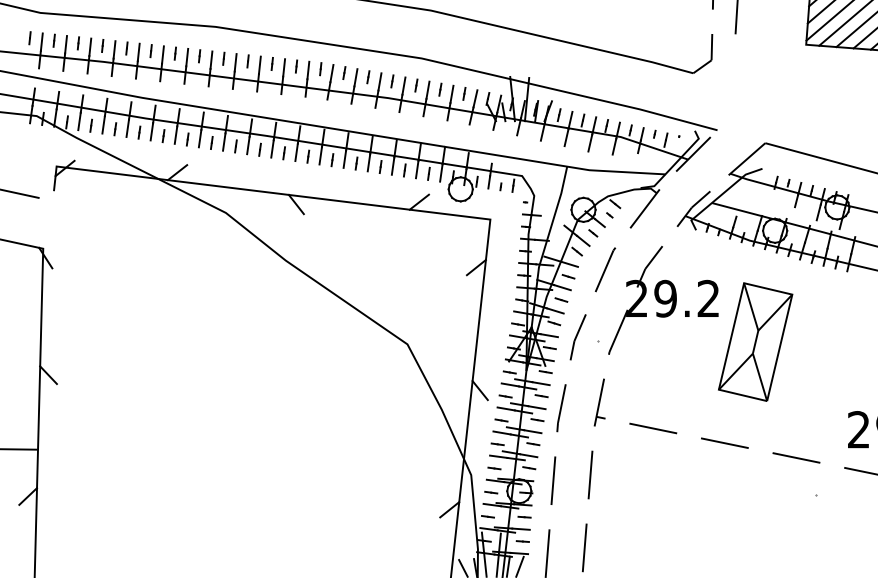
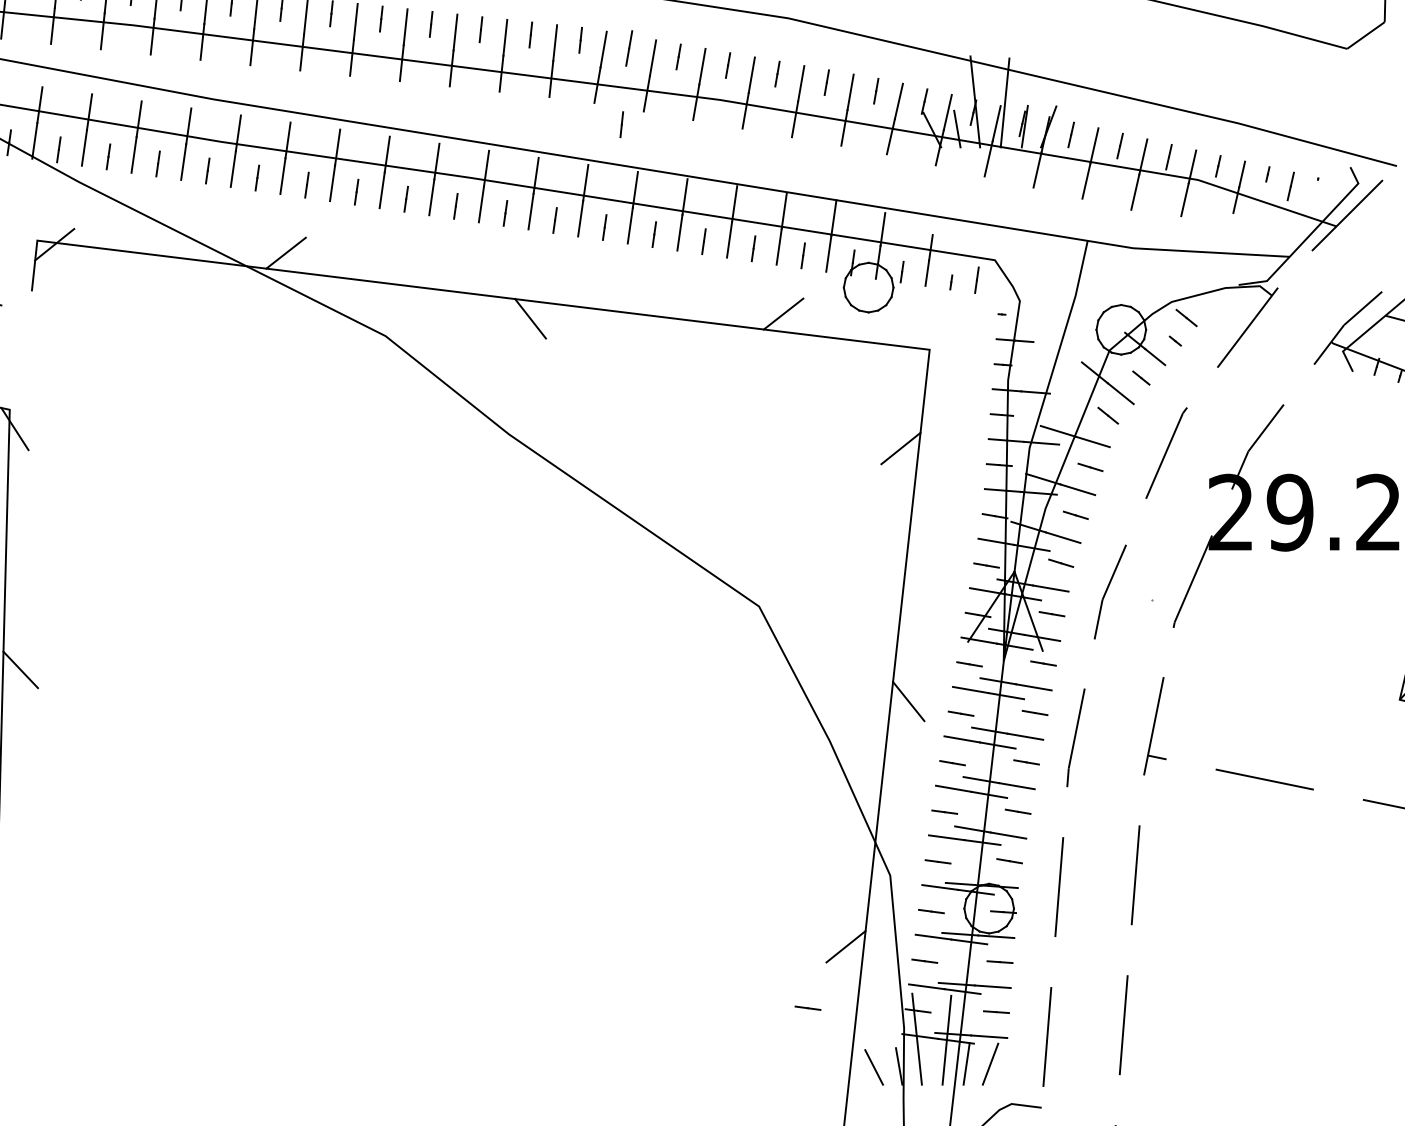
part: (344, 72) -> (629, 47), size x1.4
line: (340, 110) -> (621, 125), added
line: (431, 539) -> (808, 1007), added

